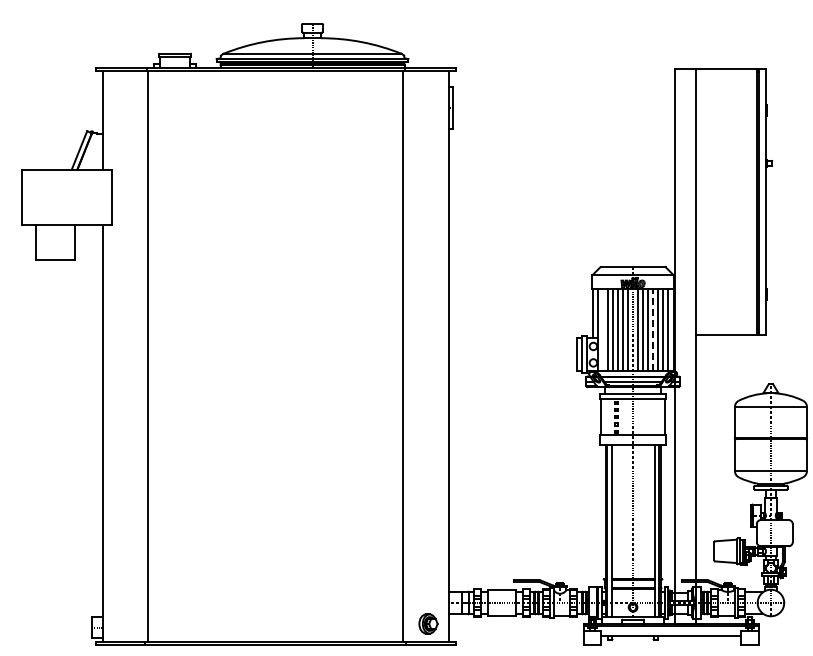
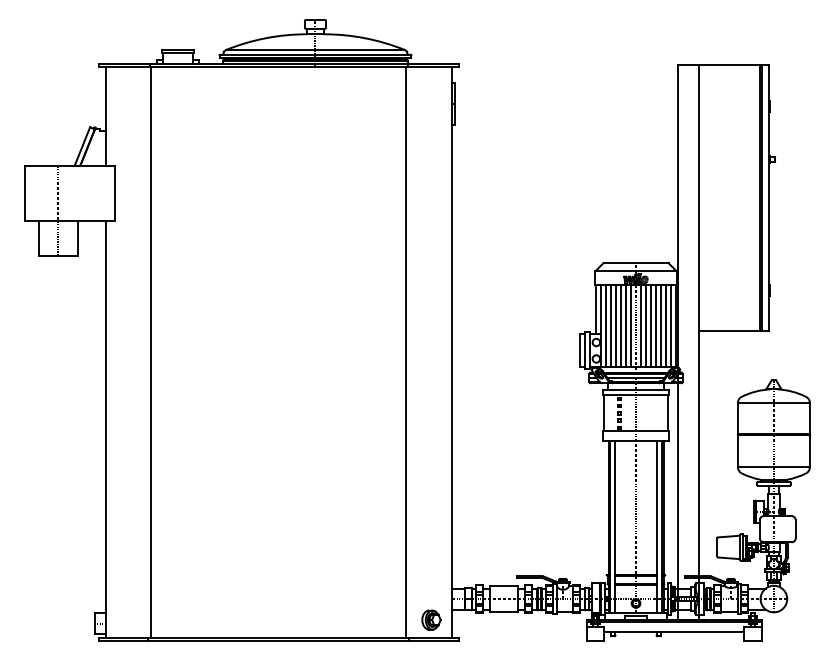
line: (55, 214) -> (58, 210), added
line: (653, 329) -> (656, 325), dashed -> solid
line: (602, 330) -> (605, 326), added

